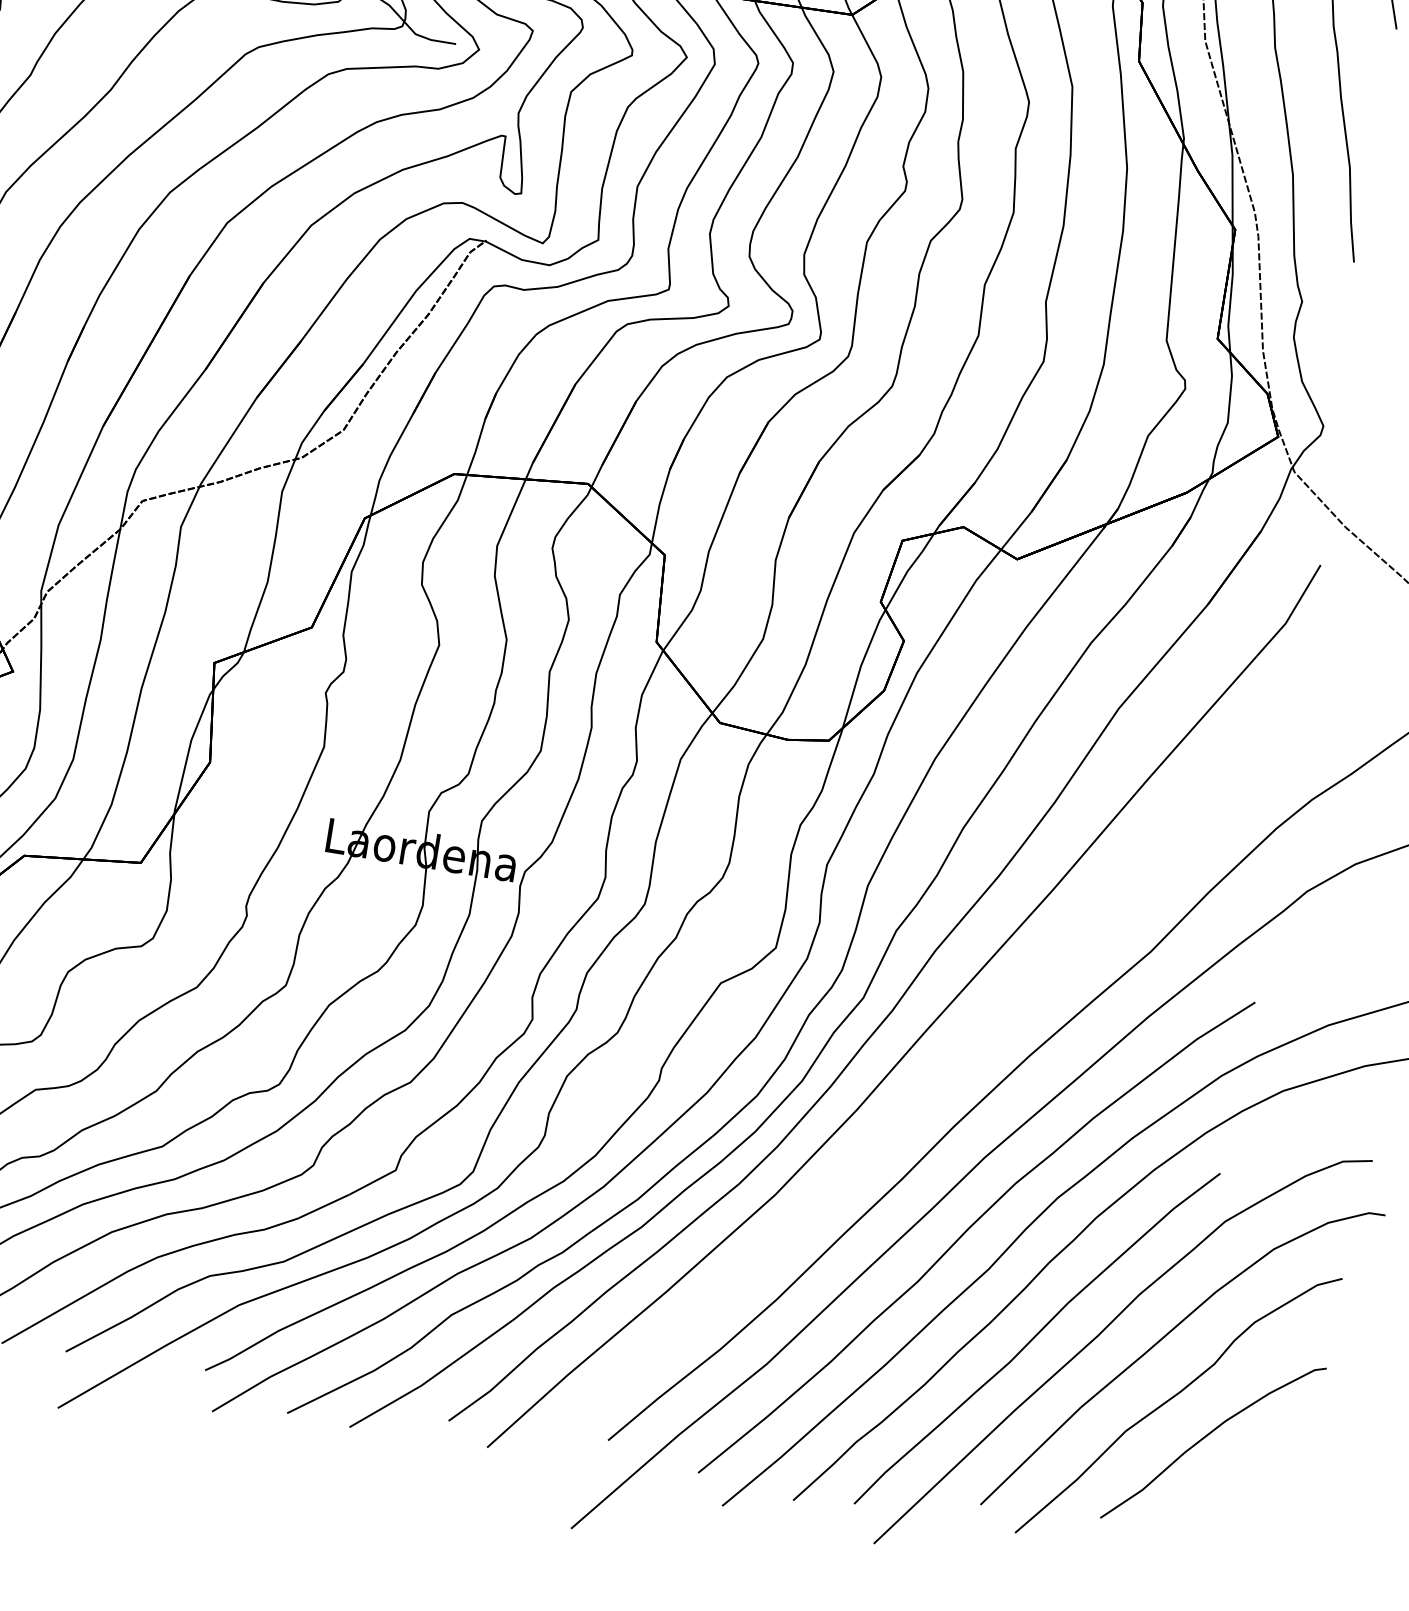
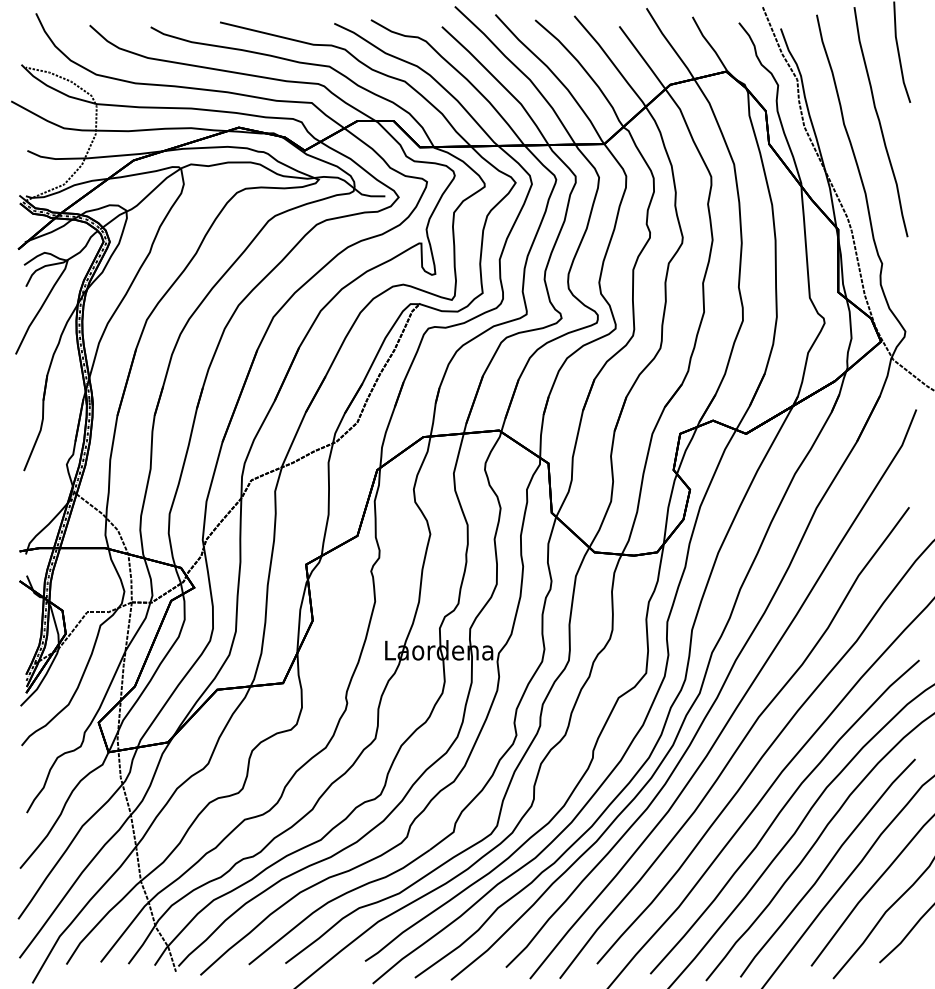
curve: (916, 1099) -> (738, 745), added

